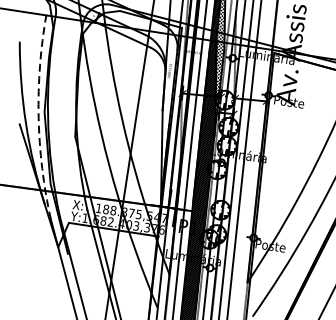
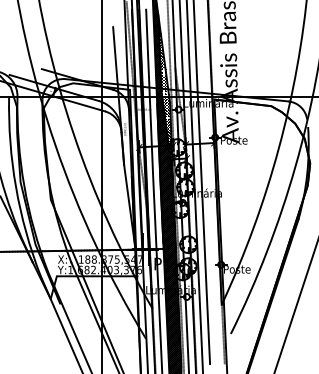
arc: (39, 117) -> (16, 187), dashed -> solid

